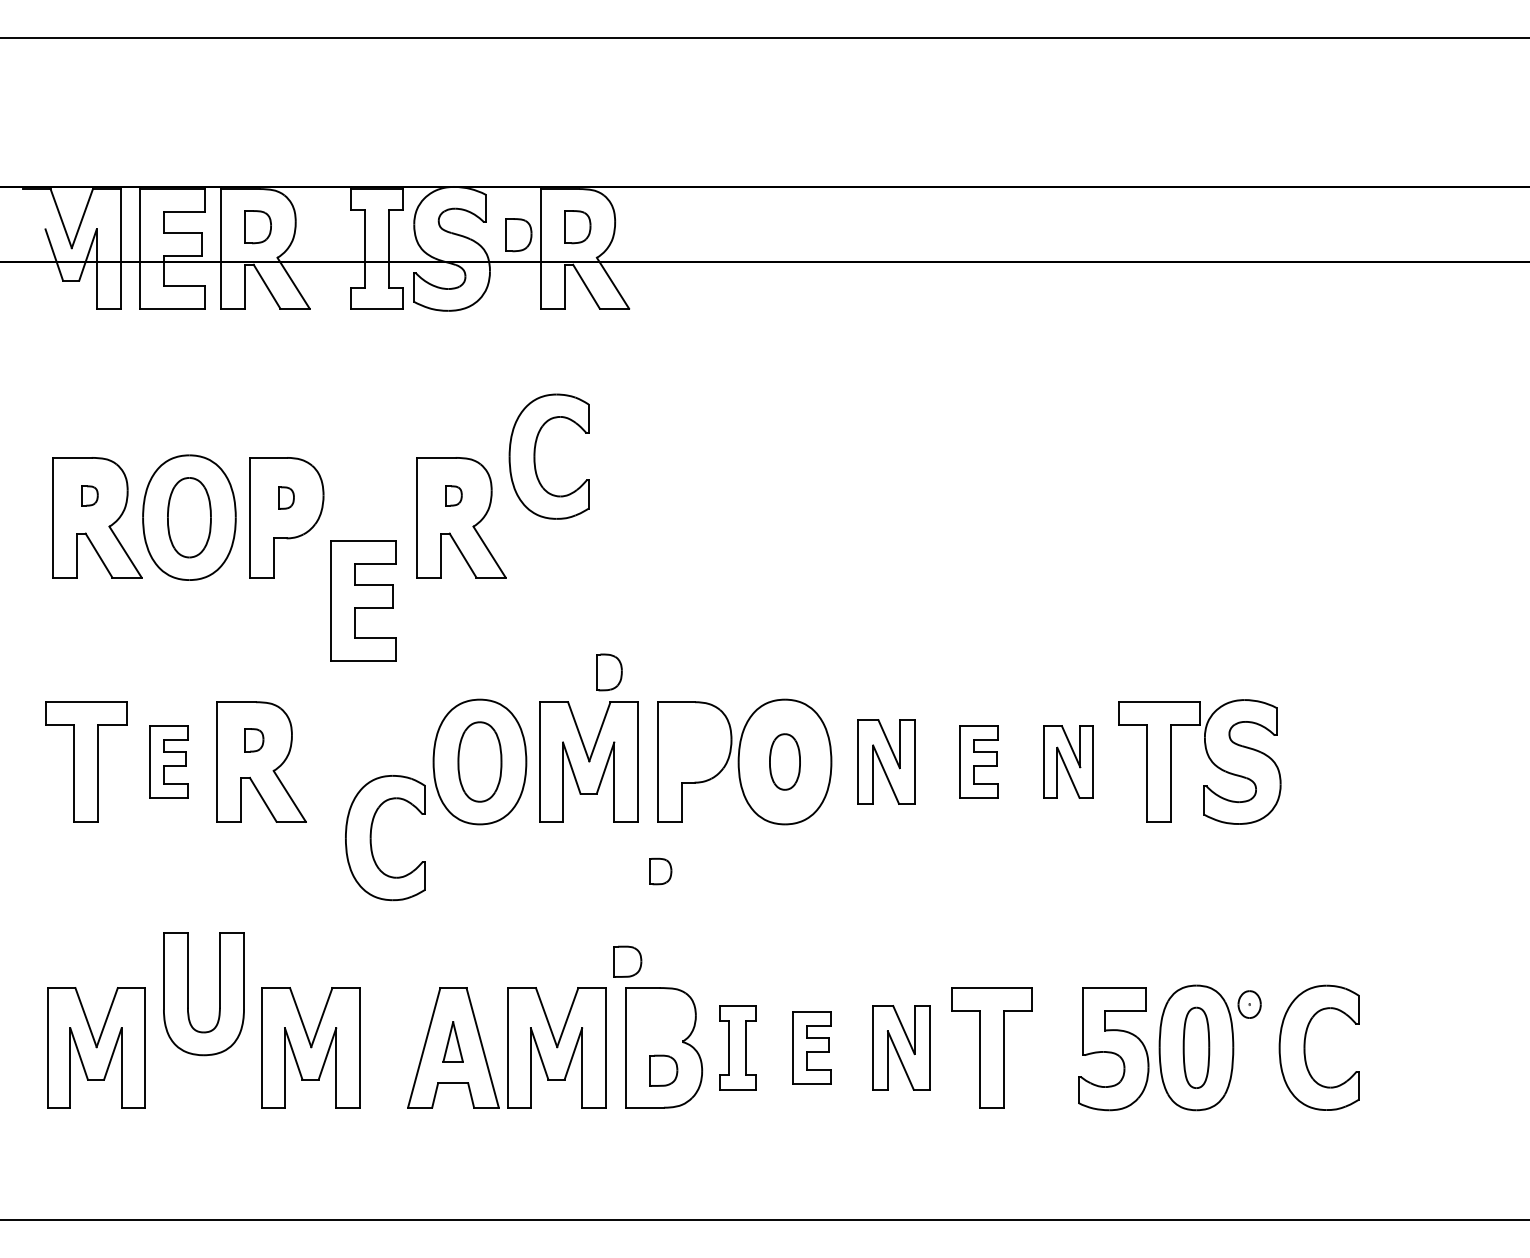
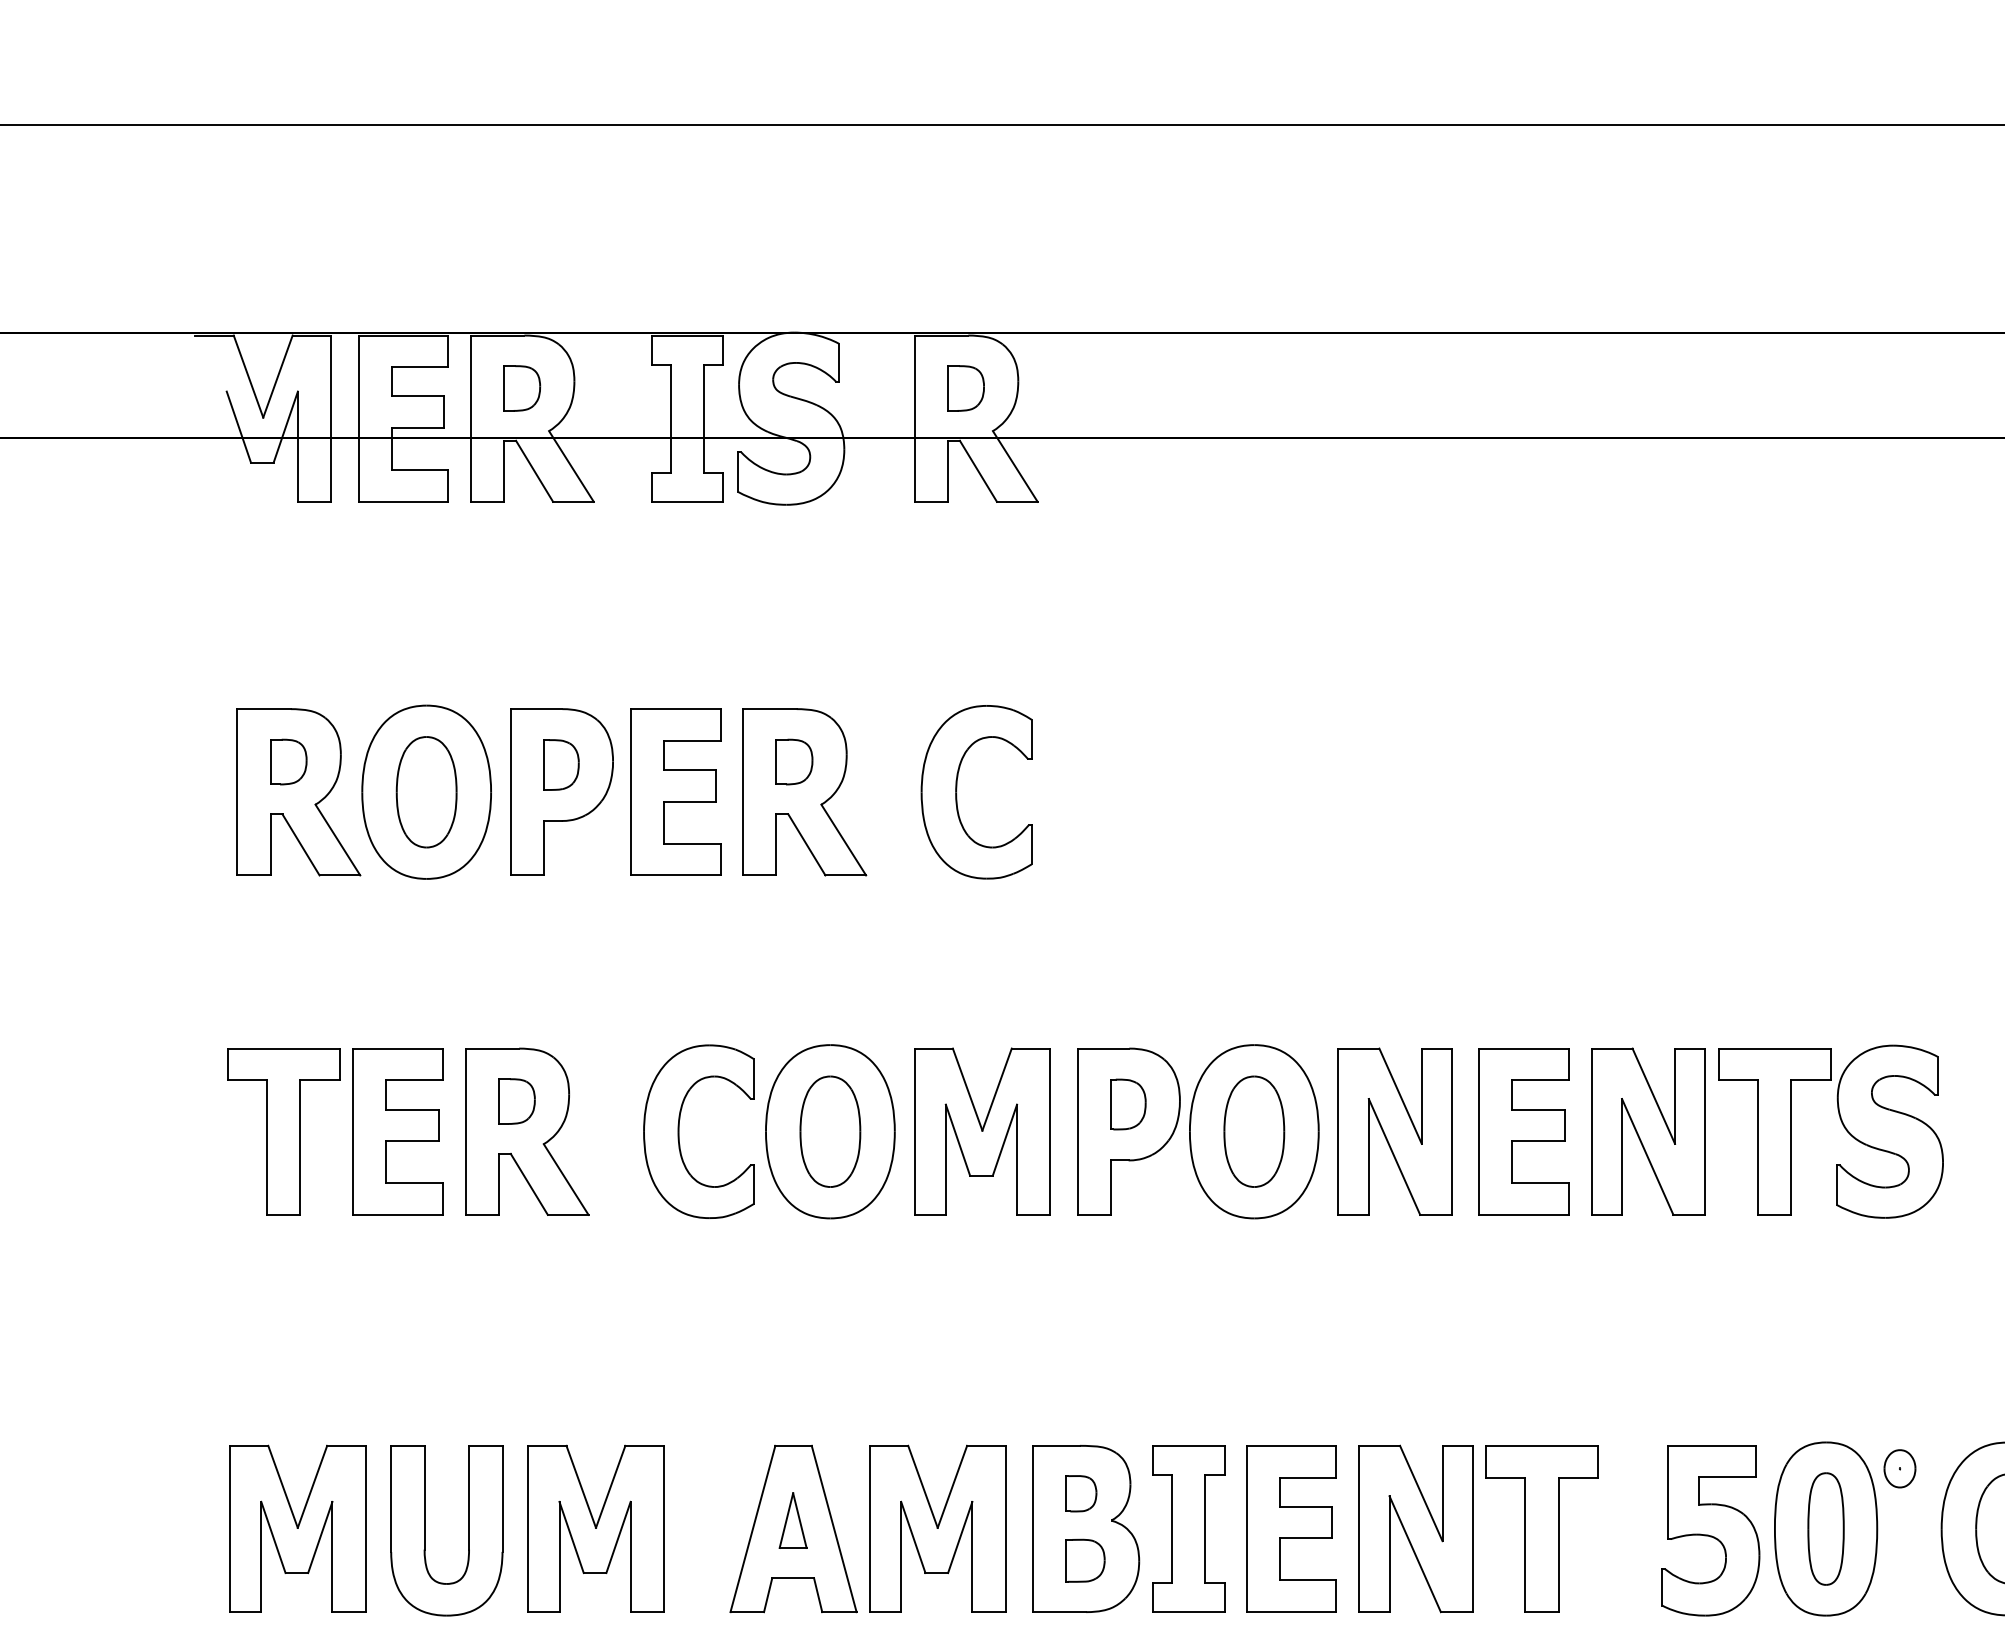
part: (518, 235) -> (883, 400), removed
part: (535, 456) -> (957, 791), moved
part: (89, 495) -> (287, 761), size x1.67
part: (453, 495) -> (793, 761), size x1.67
part: (286, 497) -> (561, 764), size x1.67
part: (363, 600) -> (675, 791), moved
part: (609, 672) -> (1128, 1104), moved
part: (254, 740) -> (517, 1101), size x1.43
part: (168, 761) -> (397, 1131), size x1.67
part: (784, 761) -> (1253, 1131), size x1.43
part: (886, 761) -> (1395, 1131), size x1.43
part: (978, 761) -> (1523, 1131), size x1.67
part: (1068, 761) -> (1648, 1131), size x1.67
part: (371, 838) -> (679, 1132), moved
part: (660, 871) -> (1081, 1493), moved
part: (627, 961) -> (1035, 1408), removed
part: (188, 994) -> (425, 1531), moved
part: (737, 1047) -> (1188, 1528), size x1.43
part: (811, 1047) -> (1291, 1528), size x1.67
part: (900, 1047) -> (1414, 1528), size x1.43

